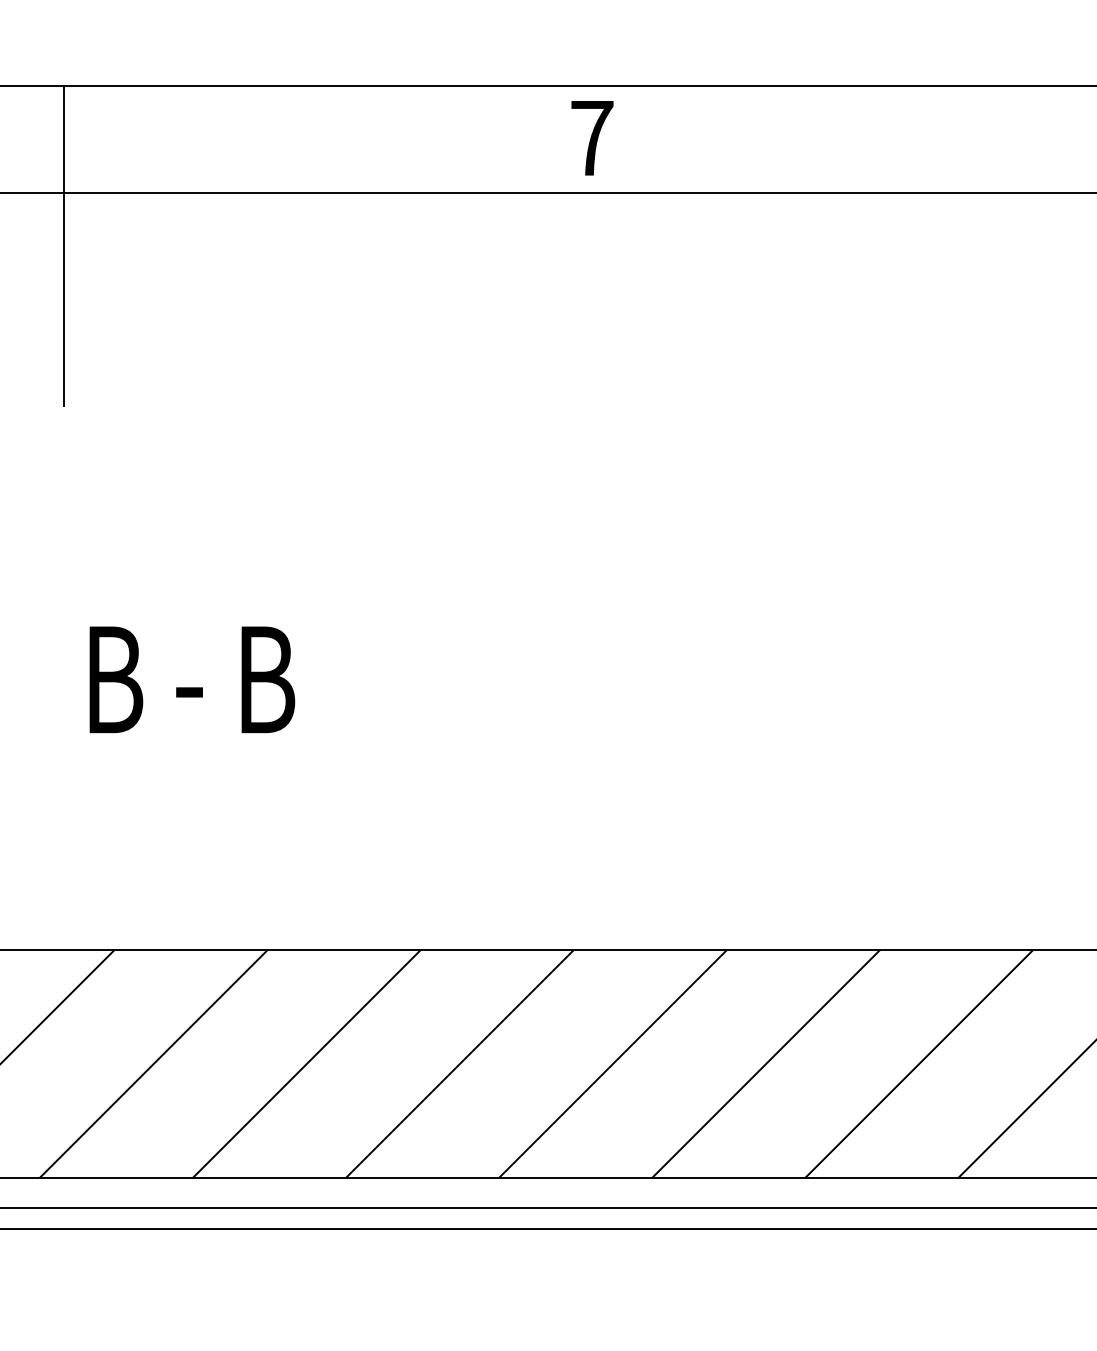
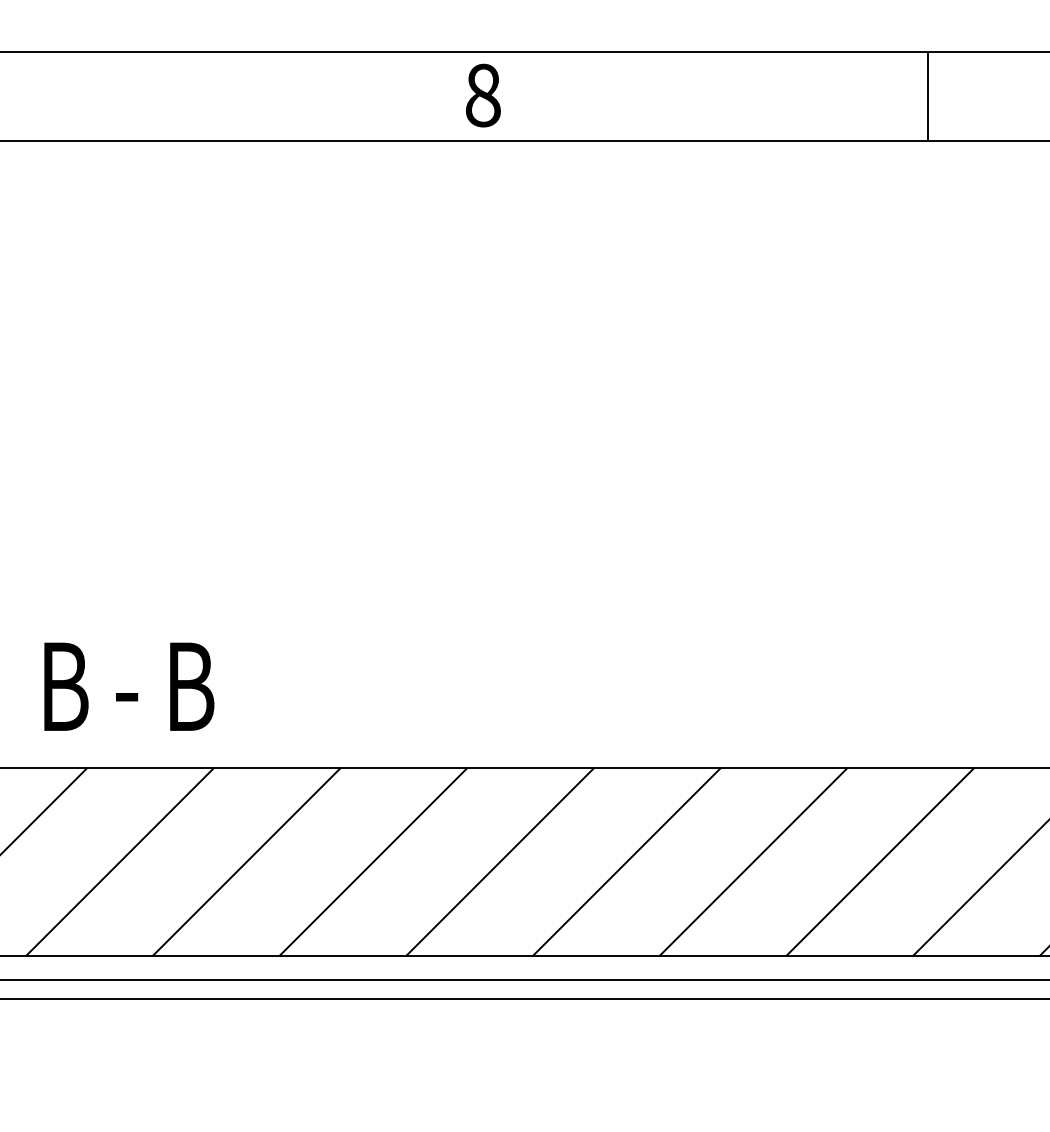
text: (591, 138) -> (482, 95), 7 -> 8
line: (63, 245) -> (45, 184), removed
text: (192, 679) -> (129, 686), moved

